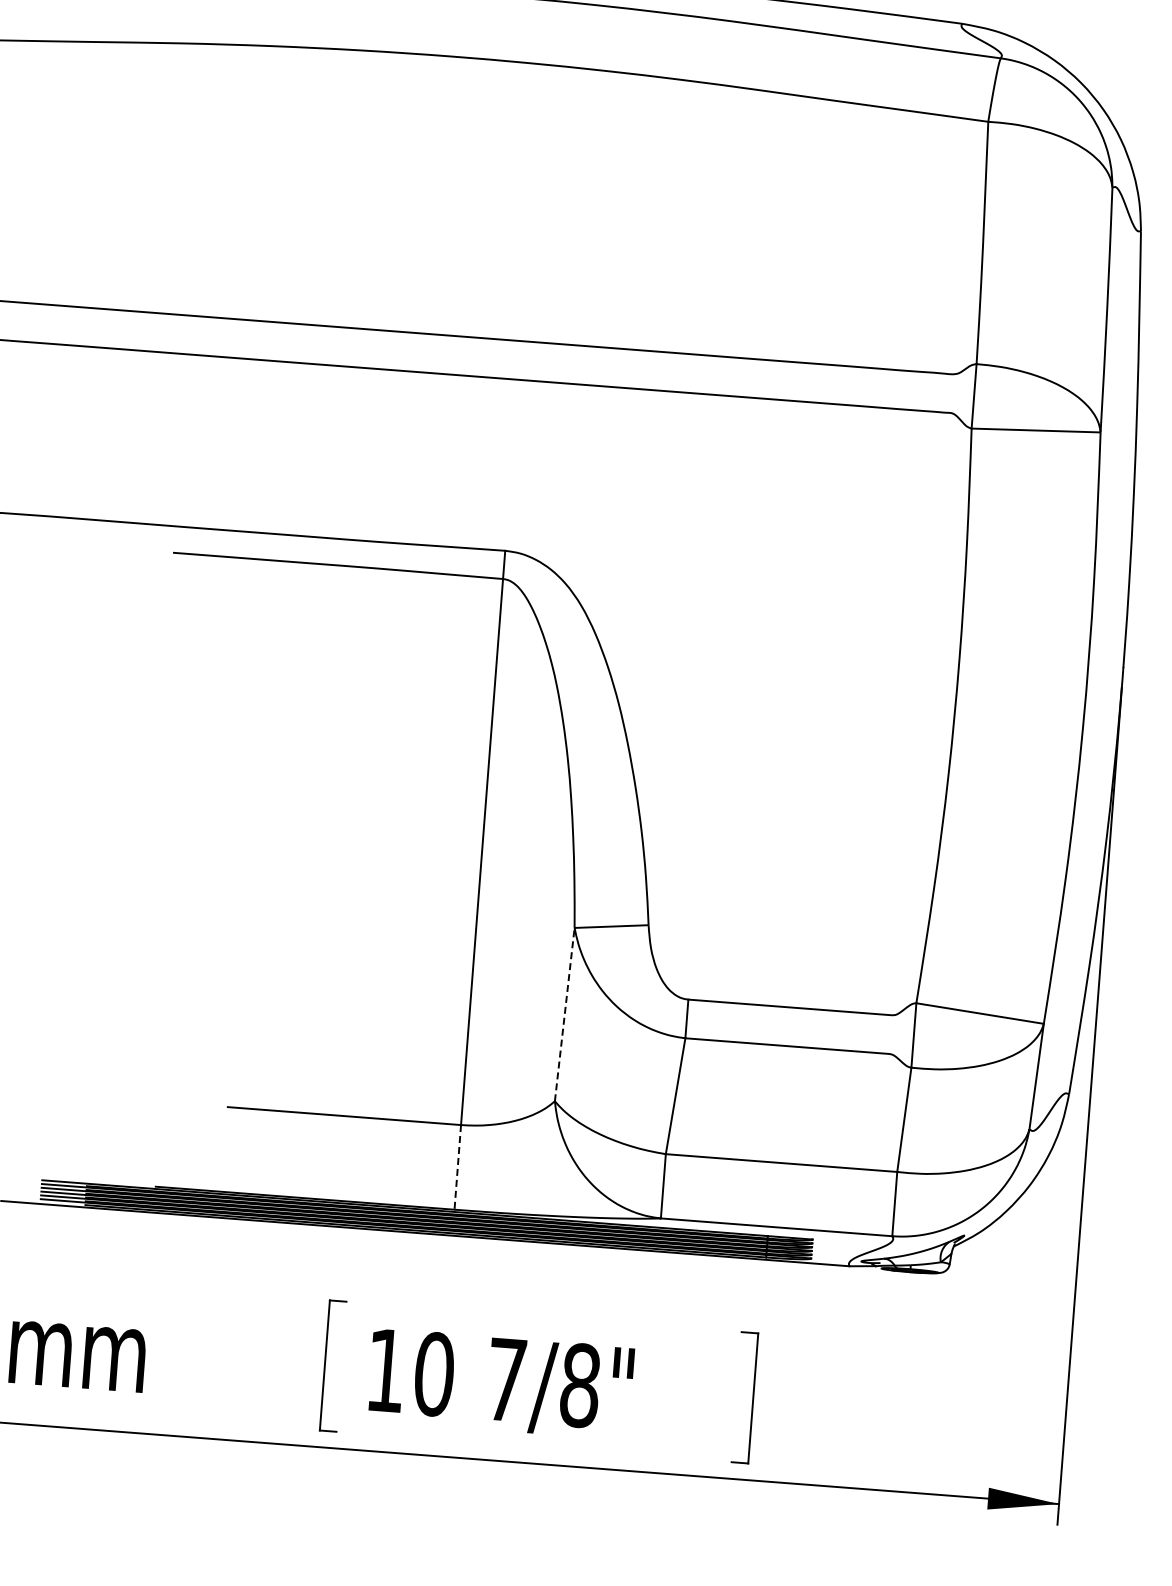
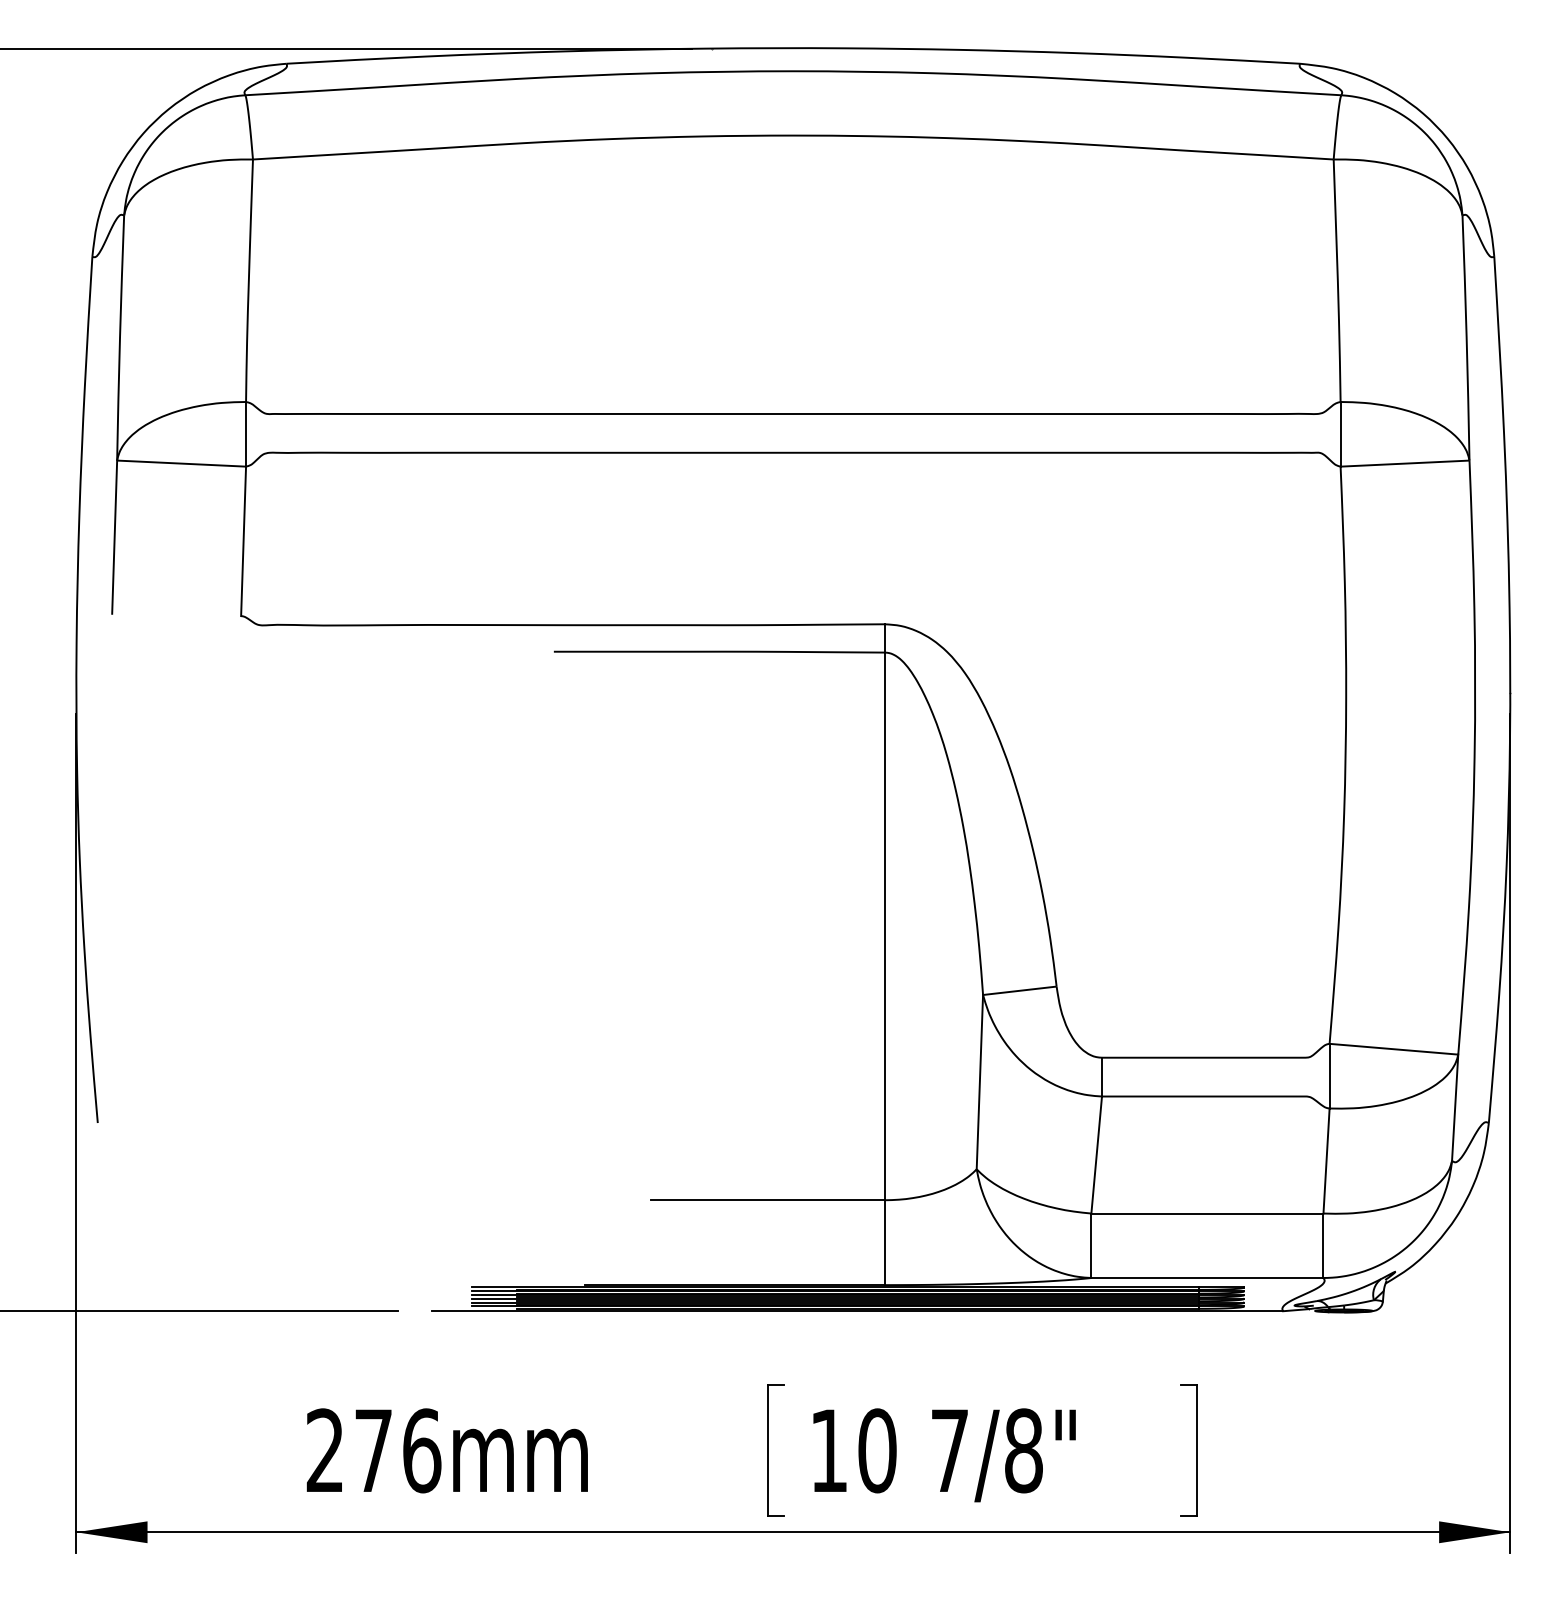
line: (564, 1013) -> (979, 1081), dashed -> solid
line: (457, 1168) -> (884, 1243), dashed -> solid

